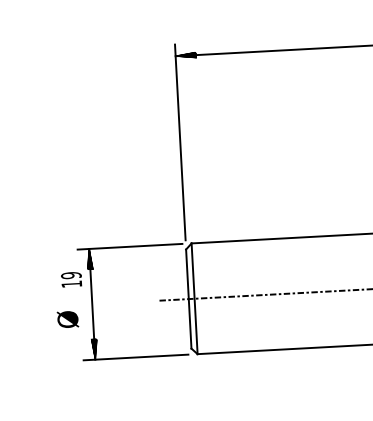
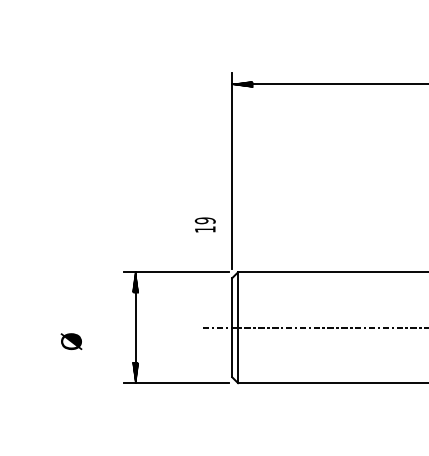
text: (70, 279) -> (204, 224), moved
text: (67, 319) -> (71, 341), moved

